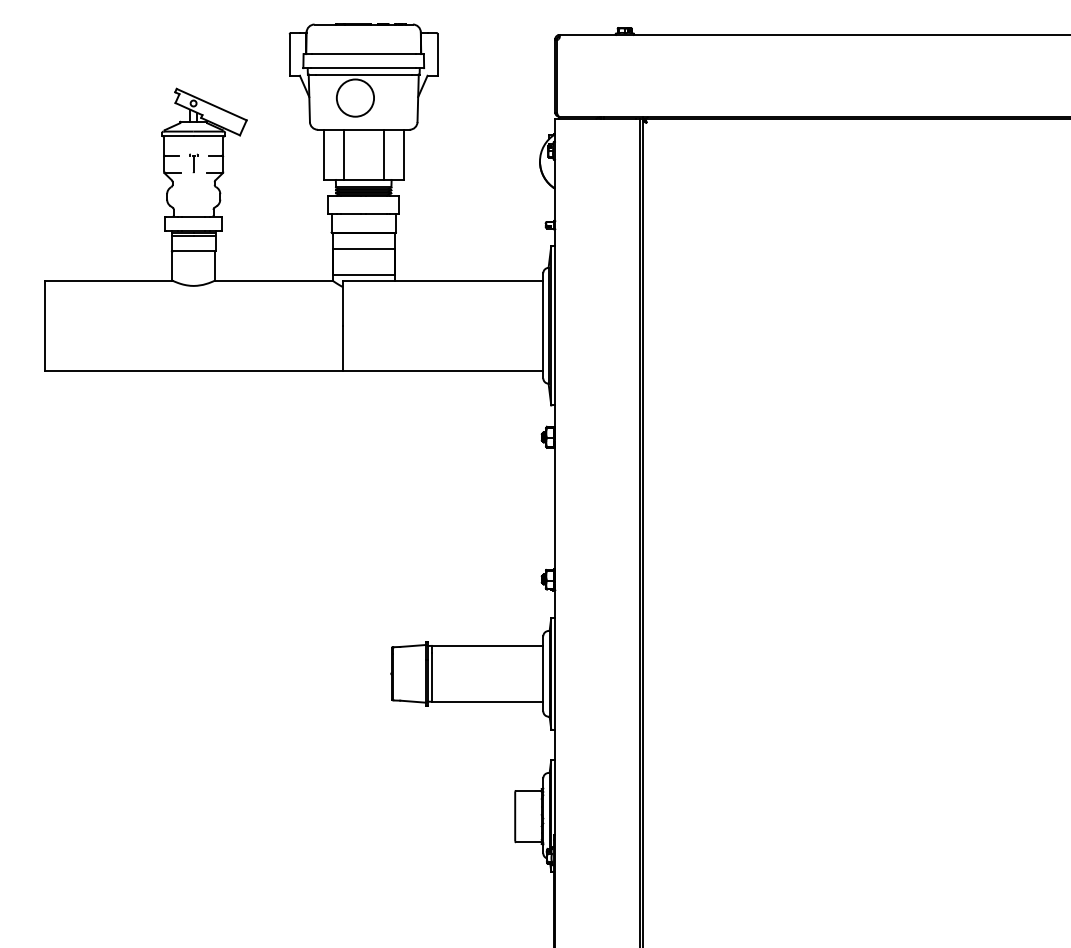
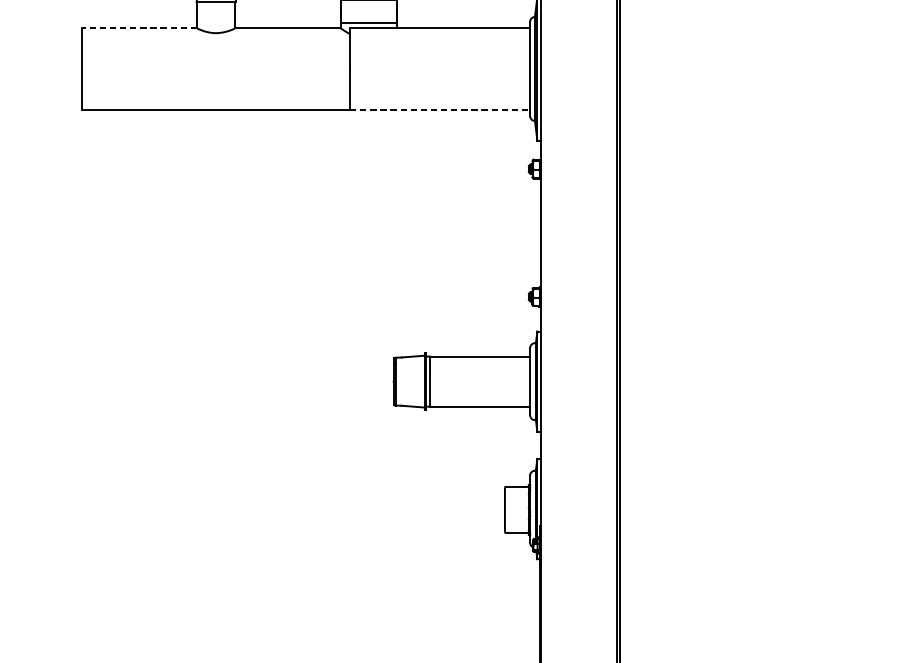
line: (108, 280) -> (139, 28), solid -> dashed
line: (443, 370) -> (440, 109), solid -> dashed

